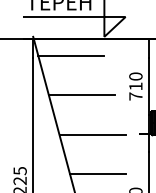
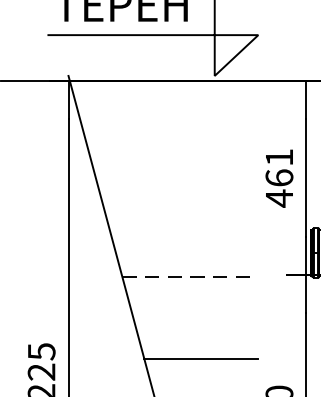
line: (71, 55) -> (147, 114), removed
text: (135, 86) -> (278, 177), 710 -> 461
line: (81, 95) -> (167, 196), removed
line: (93, 134) -> (192, 276), solid -> dashed

